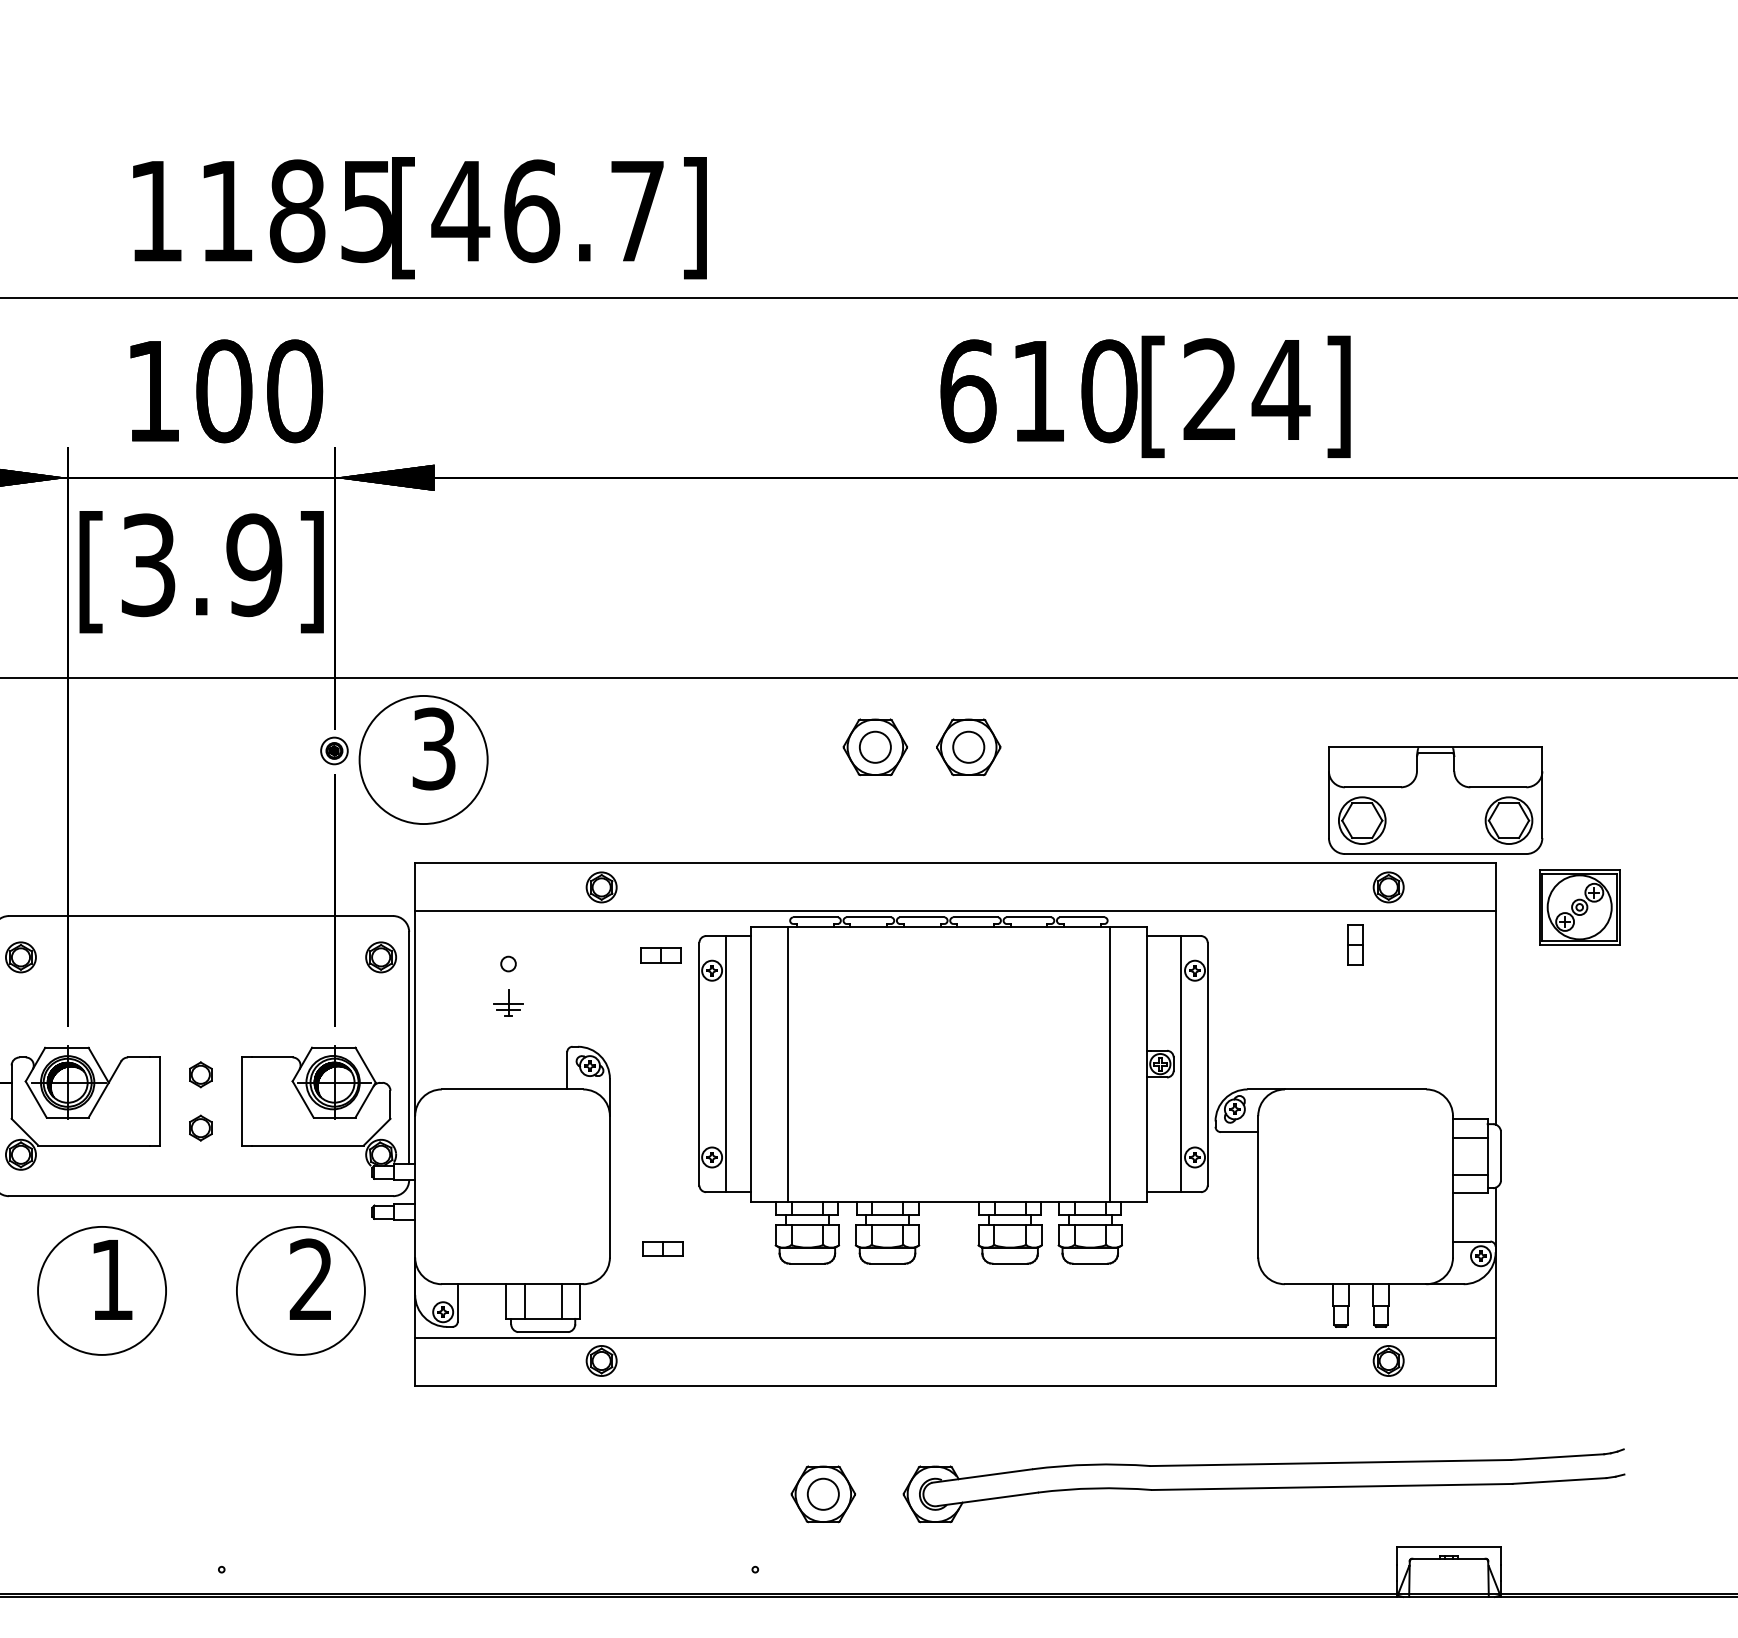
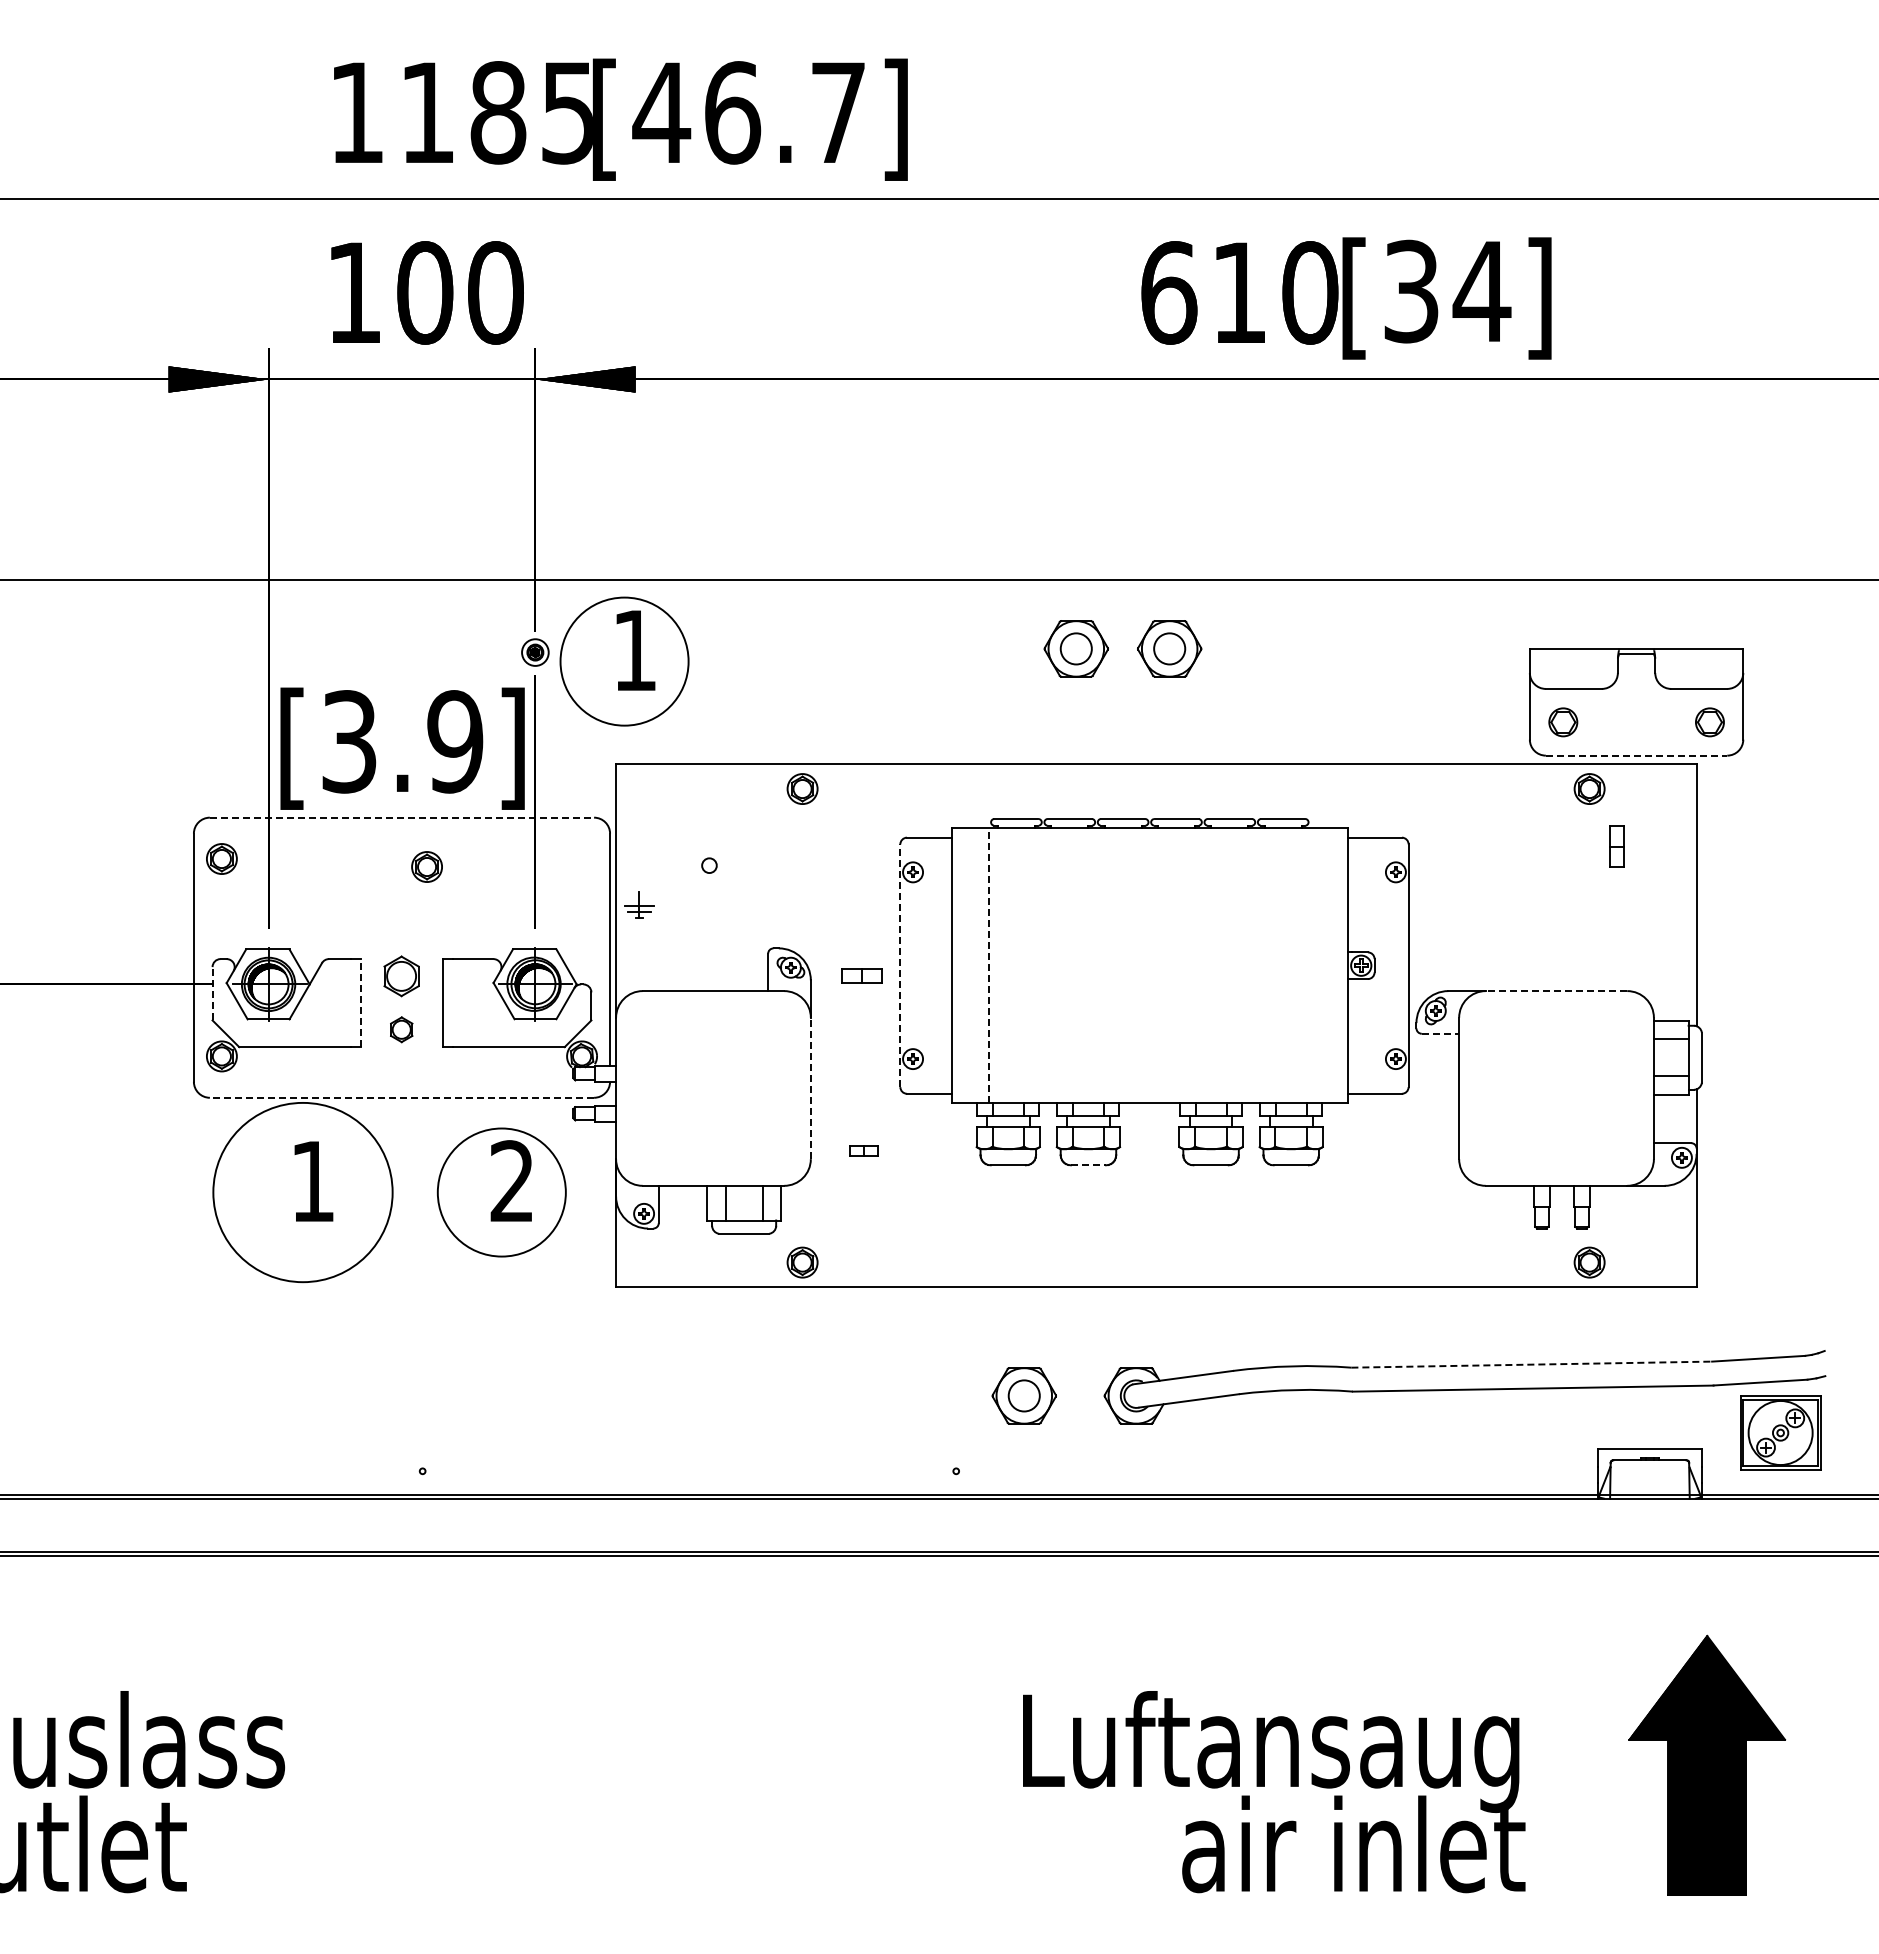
text: (1210, 389) -> (1411, 291), [24] -> [34]
text: (201, 571) -> (402, 748), moved
text: (433, 748) -> (634, 650), 3 -> 1
part: (1362, 820) -> (1563, 722), size x0.6
part: (1508, 820) -> (1709, 722), size x0.6
line: (1435, 853) -> (1636, 755), solid -> dashed
part: (1579, 906) -> (1780, 1432), moved
line: (955, 910) -> (1156, 812), removed
line: (201, 915) -> (402, 817), solid -> dashed
part: (1354, 944) -> (1616, 846), moved
part: (660, 954) -> (861, 975), moved
part: (380, 956) -> (426, 866), moved
part: (508, 1002) -> (639, 904), moved
line: (699, 1063) -> (900, 965), solid -> dashed
line: (726, 1063) -> (927, 965), removed
line: (788, 1063) -> (989, 965), solid -> dashed
line: (1109, 1063) -> (1310, 965), removed
line: (1180, 1063) -> (1381, 965), removed
part: (200, 1074) -> (401, 976), size x1.6
line: (1355, 1089) -> (1556, 991), solid -> dashed
line: (11, 1091) -> (212, 993), solid -> dashed
line: (159, 1100) -> (360, 1002), solid -> dashed
line: (1239, 1131) -> (1440, 1033), solid -> dashed
line: (609, 1186) -> (810, 1088), solid -> dashed
line: (200, 1195) -> (401, 1097), solid -> dashed
part: (662, 1248) -> (863, 1150), size x0.7
line: (887, 1263) -> (1088, 1165), solid -> dashed
circle: (101, 1290) -> (302, 1192), size x1.4
line: (955, 1337) -> (1156, 1239), removed
line: (1331, 1462) -> (1532, 1364), solid -> dashed

